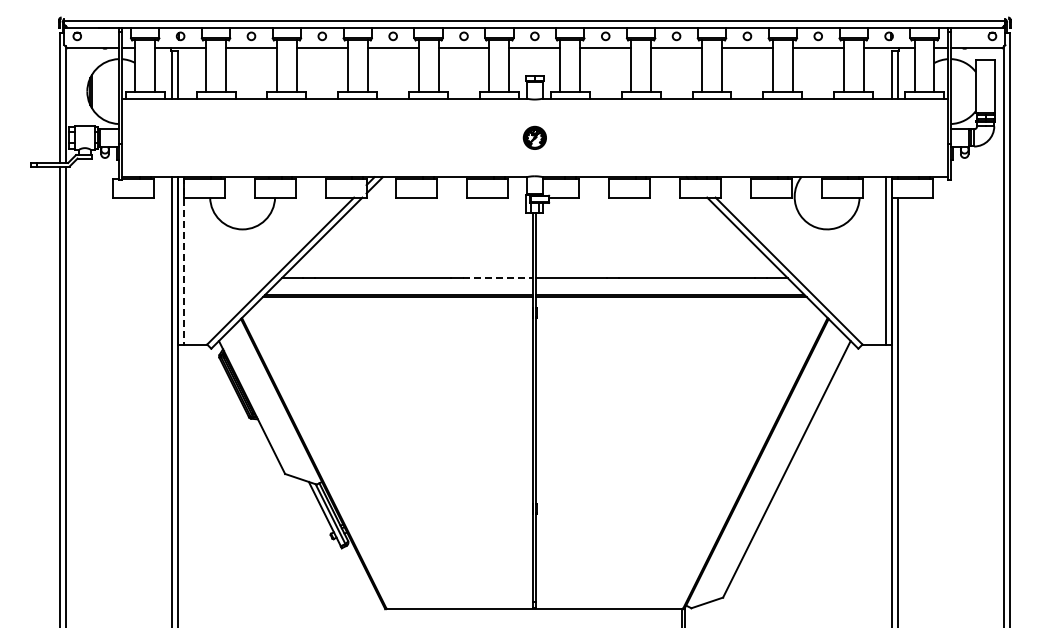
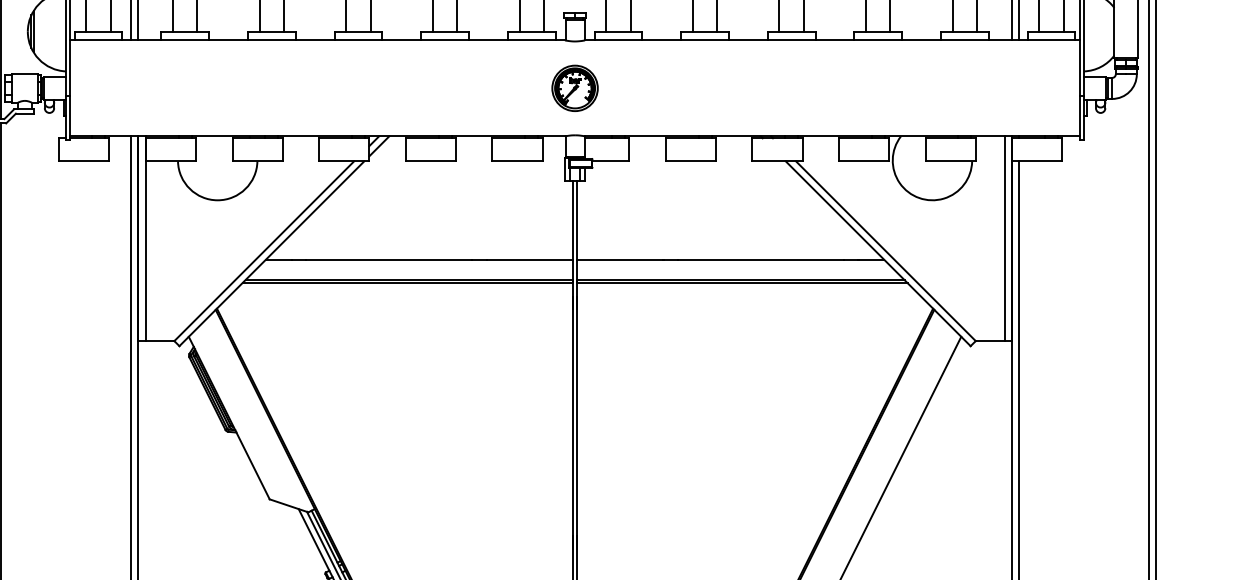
part: (534, 137) -> (574, 87), size x1.67
line: (183, 260) -> (145, 238), dashed -> solid
line: (498, 278) -> (530, 260), dashed -> solid

